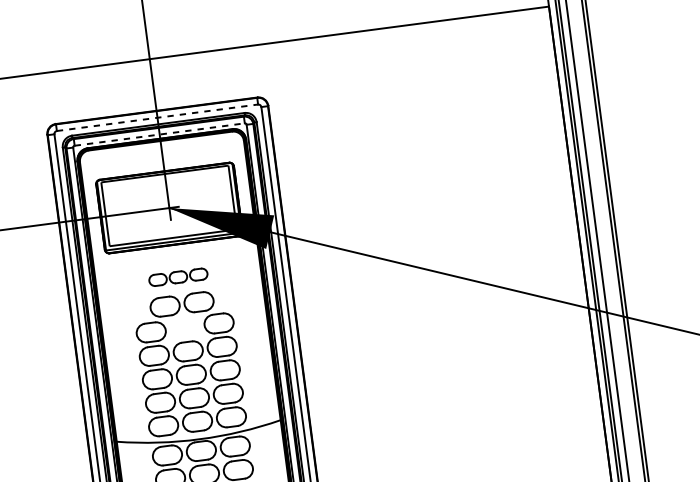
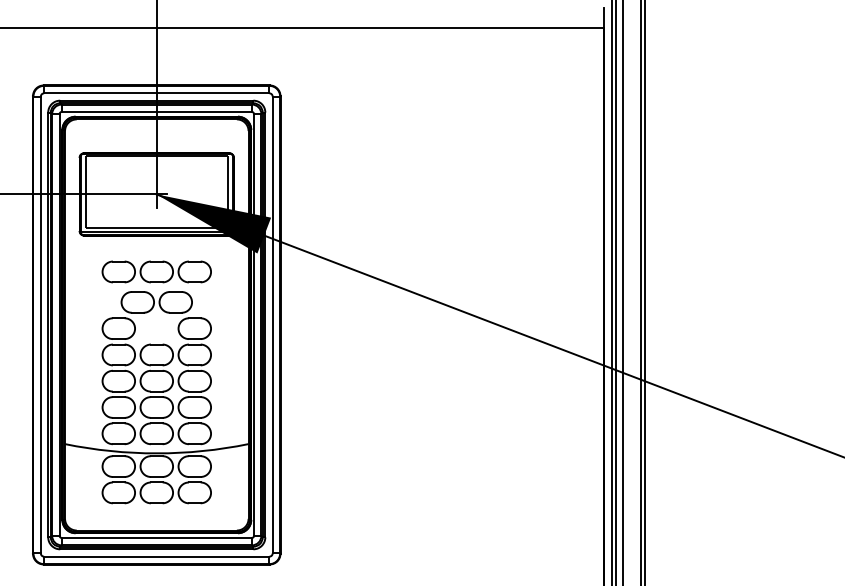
line: (157, 117) -> (156, 93), dashed -> solid
line: (160, 134) -> (157, 112), dashed -> solid
part: (178, 276) -> (156, 271), size x1.67

